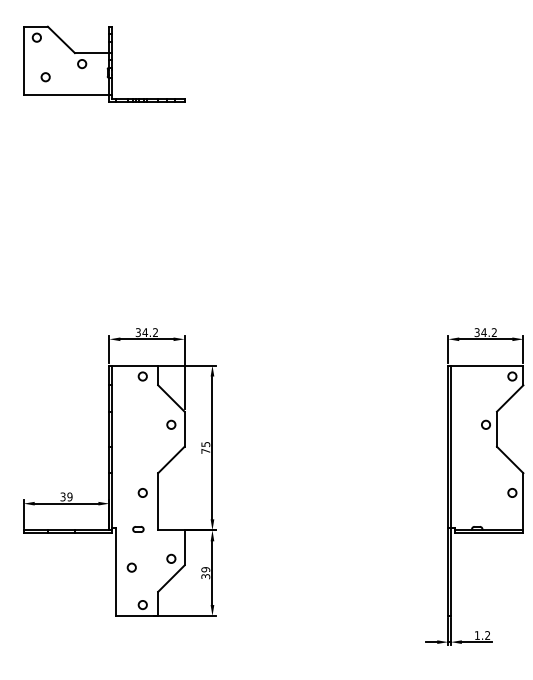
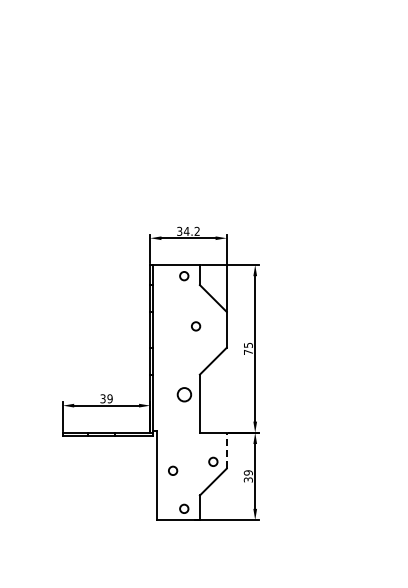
circle: (171, 424) -> (196, 326), moved
circle: (142, 492) -> (183, 394), size x1.6
part: (138, 529) -> (179, 431), removed
line: (184, 547) -> (226, 450), solid -> dashed

